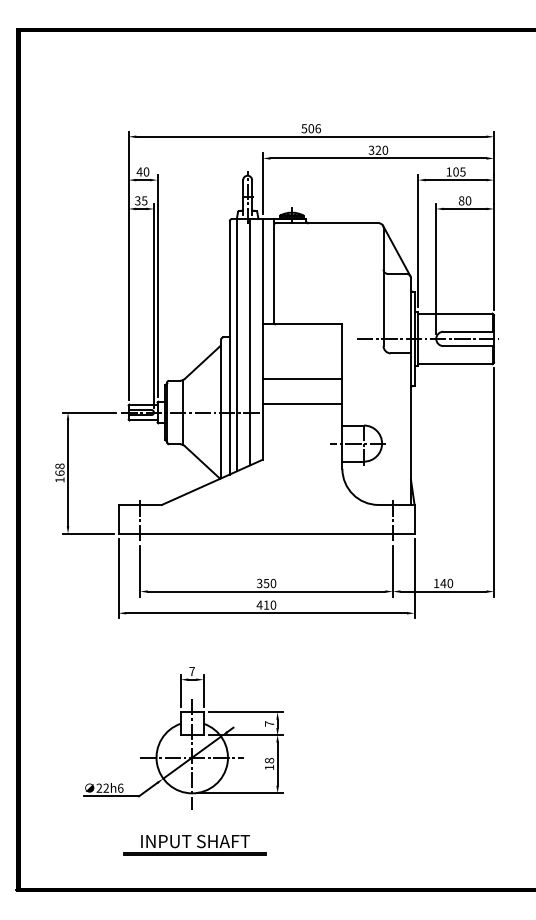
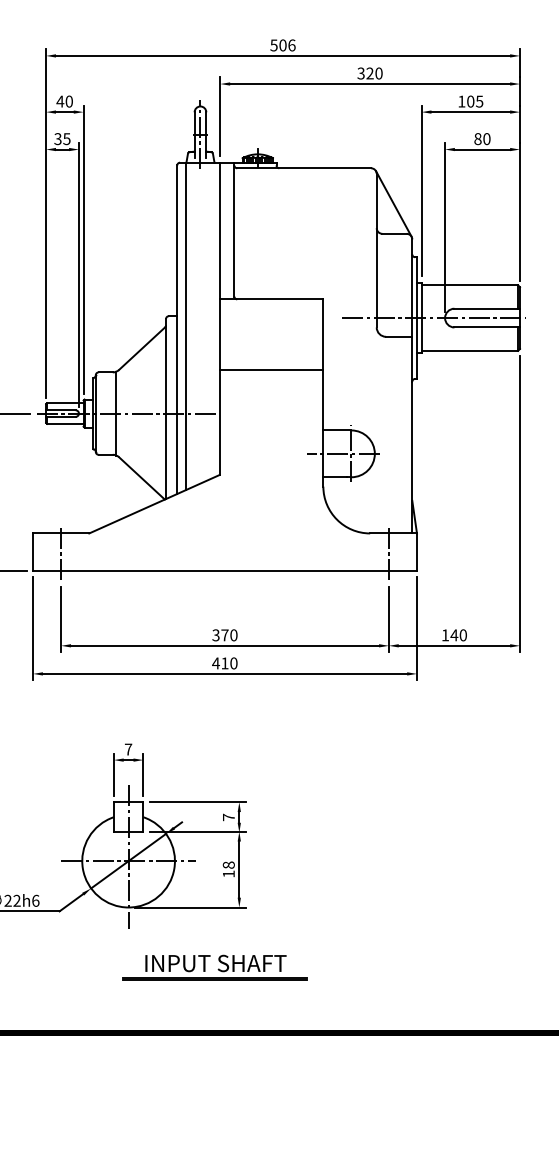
line: (250, 342) -> (204, 322), removed
line: (302, 403) -> (271, 401), removed
text: (266, 583) -> (224, 635), 350 -> 370
part: (194, 844) -> (214, 967), moved

